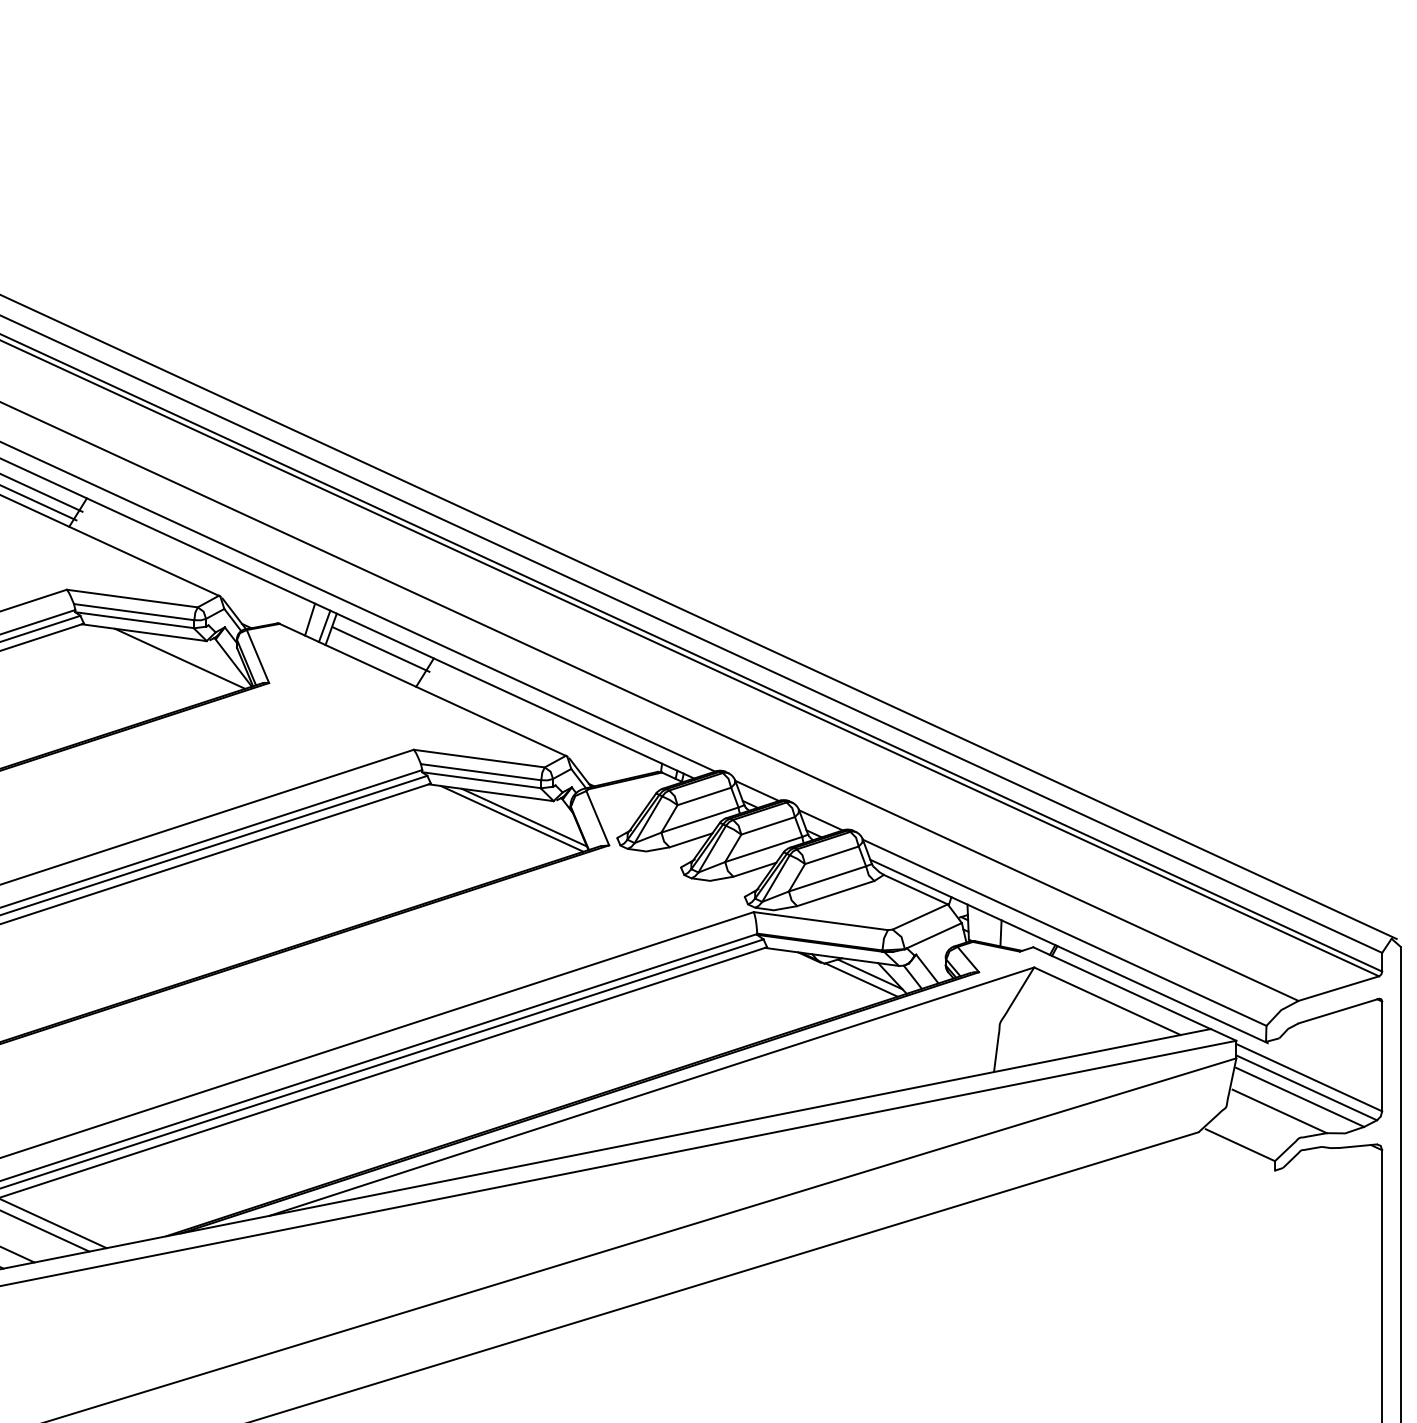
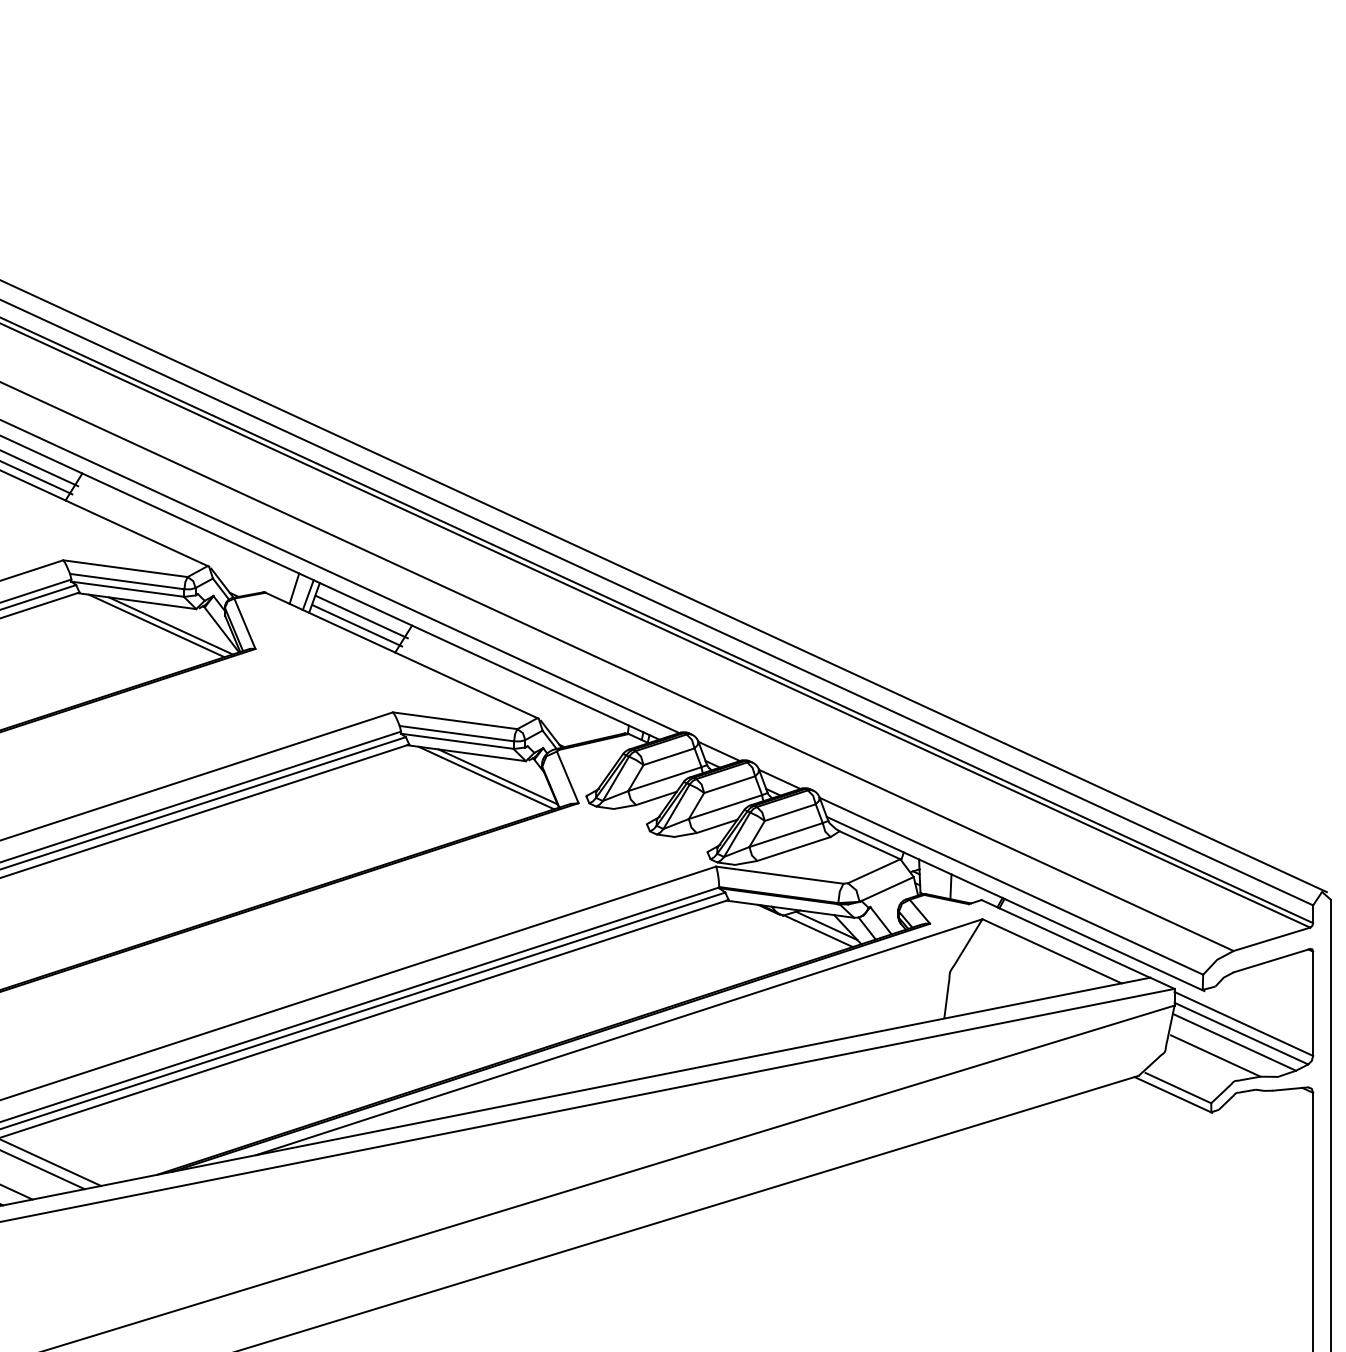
line: (164, 658) -> (156, 625), added
line: (376, 658) -> (357, 625), added
line: (1235, 1151) -> (1173, 1094), added

